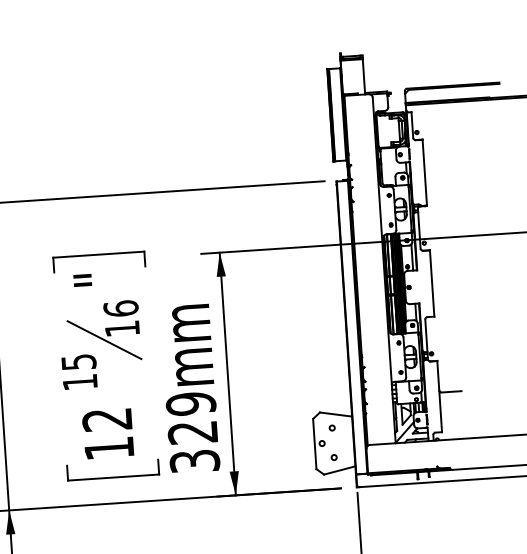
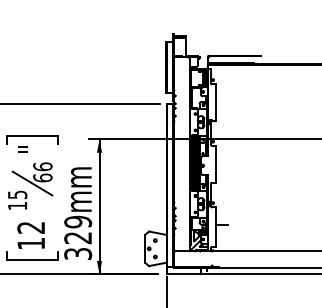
text: (121, 327) -> (42, 177), 16 -> 66

